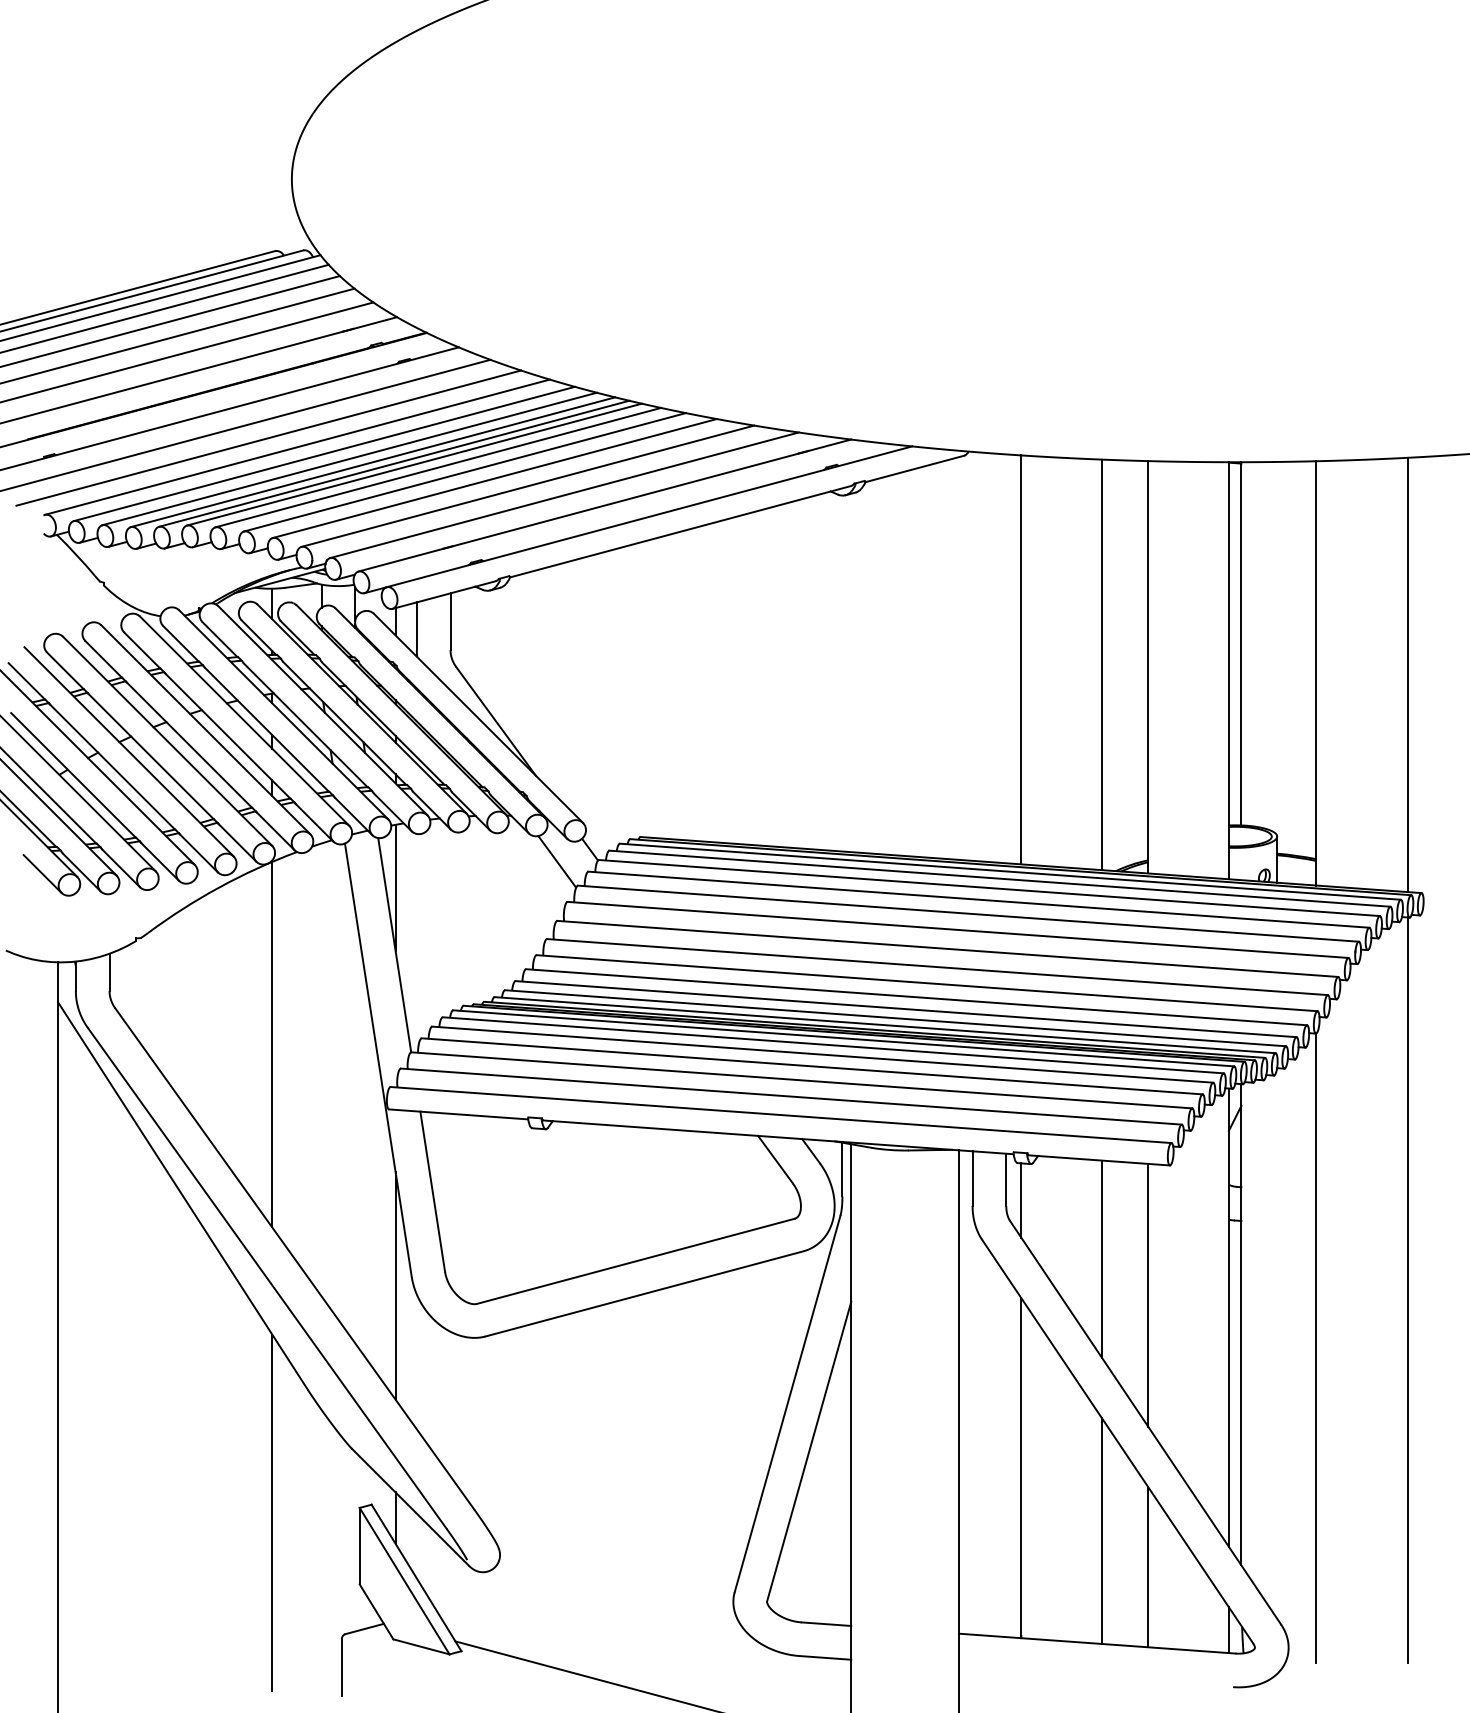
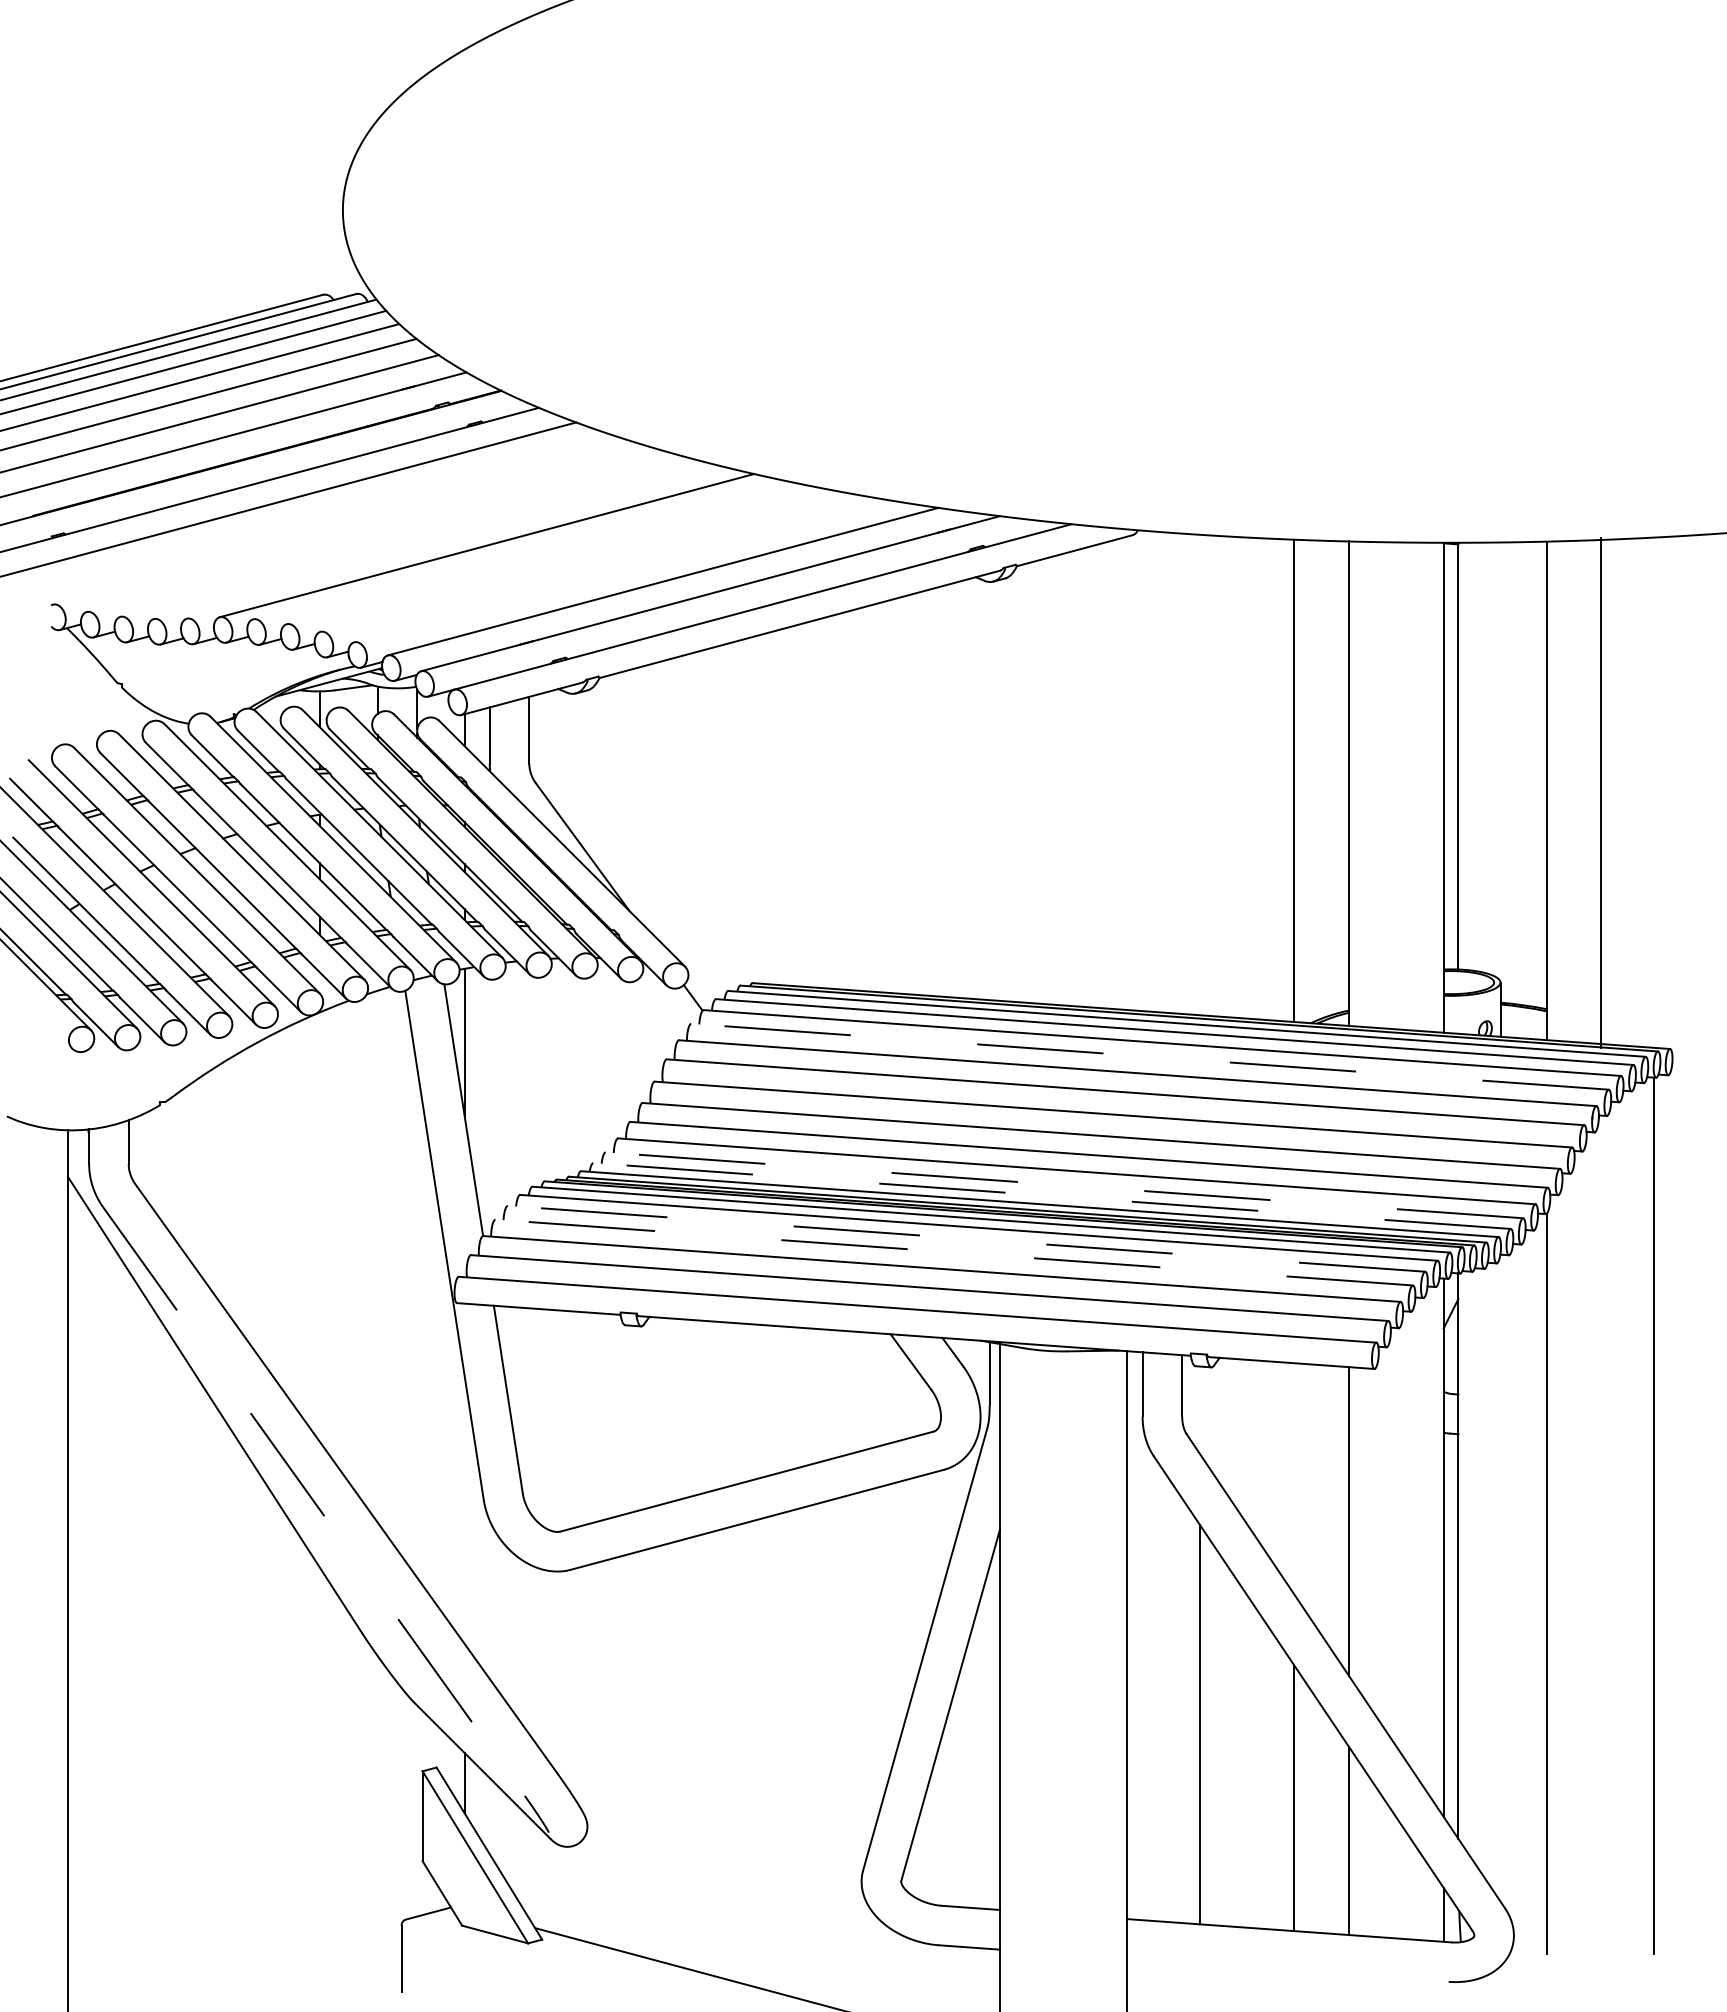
line: (268, 438) -> (315, 514), removed
line: (297, 446) -> (349, 524), removed
line: (323, 453) -> (380, 532), removed
line: (349, 458) -> (410, 538), removed
line: (372, 461) -> (437, 542), removed
line: (393, 463) -> (462, 544), removed
line: (437, 467) -> (514, 549), removed
line: (464, 472) -> (545, 554), removed
line: (494, 478) -> (581, 561), removed
line: (528, 485) -> (620, 570), removed
line: (1021, 659) -> (1199, 774), removed
line: (1408, 674) -> (1601, 792), moved
line: (557, 862) -> (654, 1012), removed
line: (42, 873) -> (49, 1026), removed
line: (979, 899) -> (1150, 1056), solid -> dashed
line: (906, 1009) -> (1064, 1185), solid -> dashed
line: (895, 1018) -> (1052, 1196), solid -> dashed
line: (271, 1044) -> (319, 1226), removed
line: (822, 1054) -> (966, 1238), solid -> dashed
line: (812, 1066) -> (954, 1252), solid -> dashed
line: (1021, 1199) -> (1199, 1409), removed
line: (1101, 1258) -> (1294, 1478), removed
line: (267, 1278) -> (314, 1501), solid -> dashed
line: (395, 1285) -> (464, 1510), removed
line: (271, 1512) -> (319, 1776), removed

